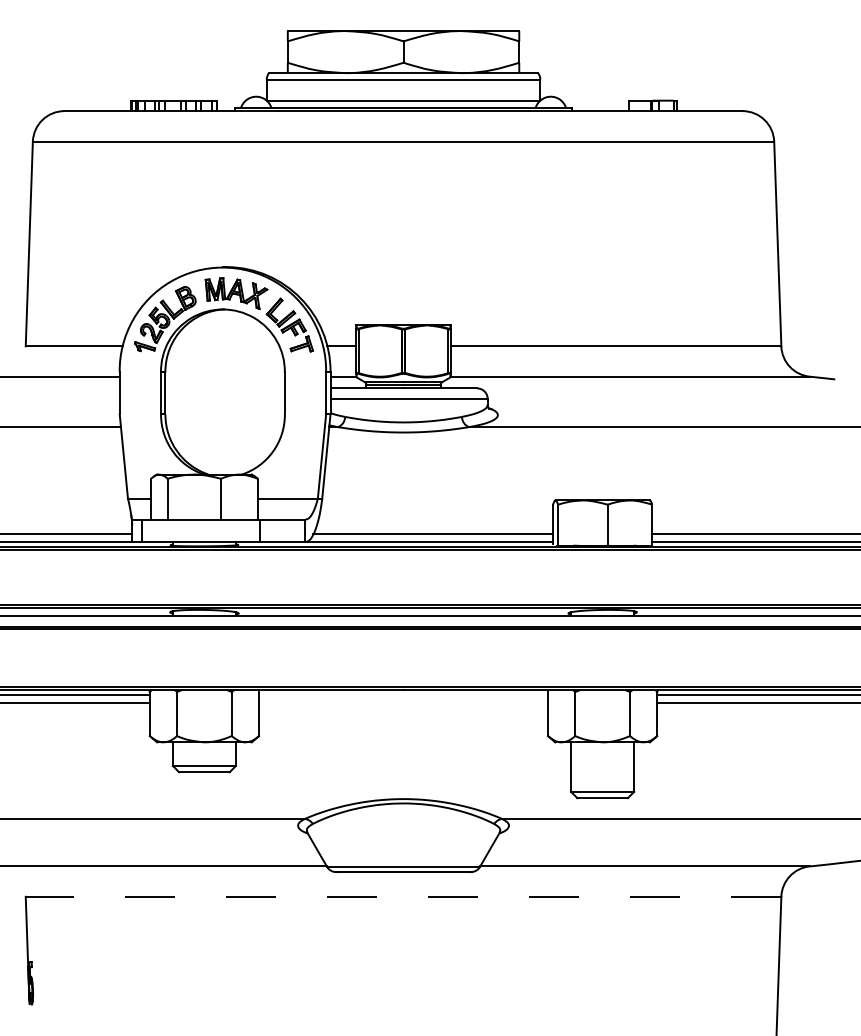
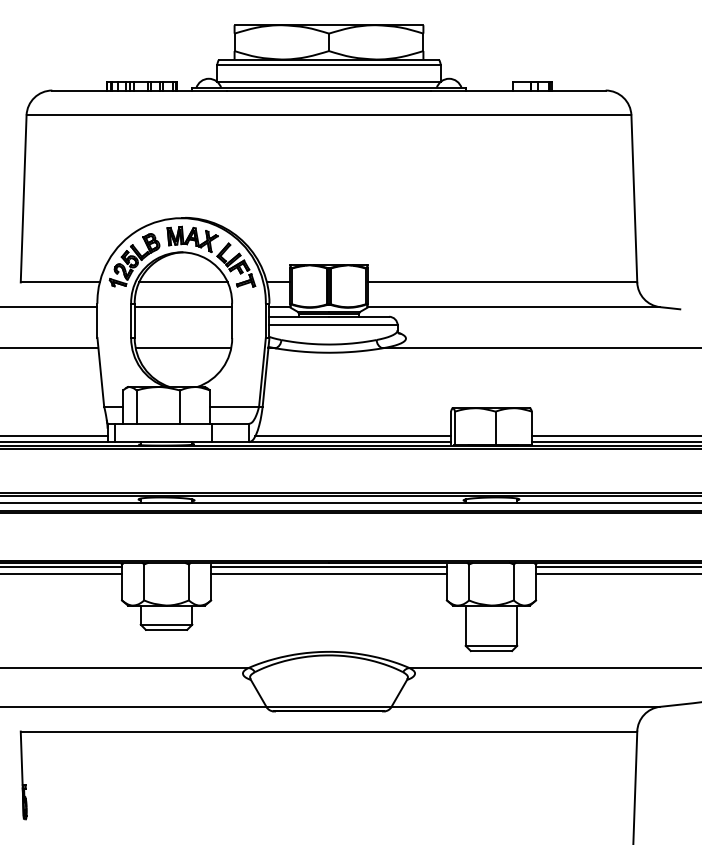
line: (224, 346) -> (182, 282), added
line: (224, 376) -> (182, 307), added
line: (224, 427) -> (182, 348), added
line: (403, 695) -> (328, 567), added
line: (403, 703) -> (328, 573), added
line: (403, 896) -> (328, 731), dashed -> solid

